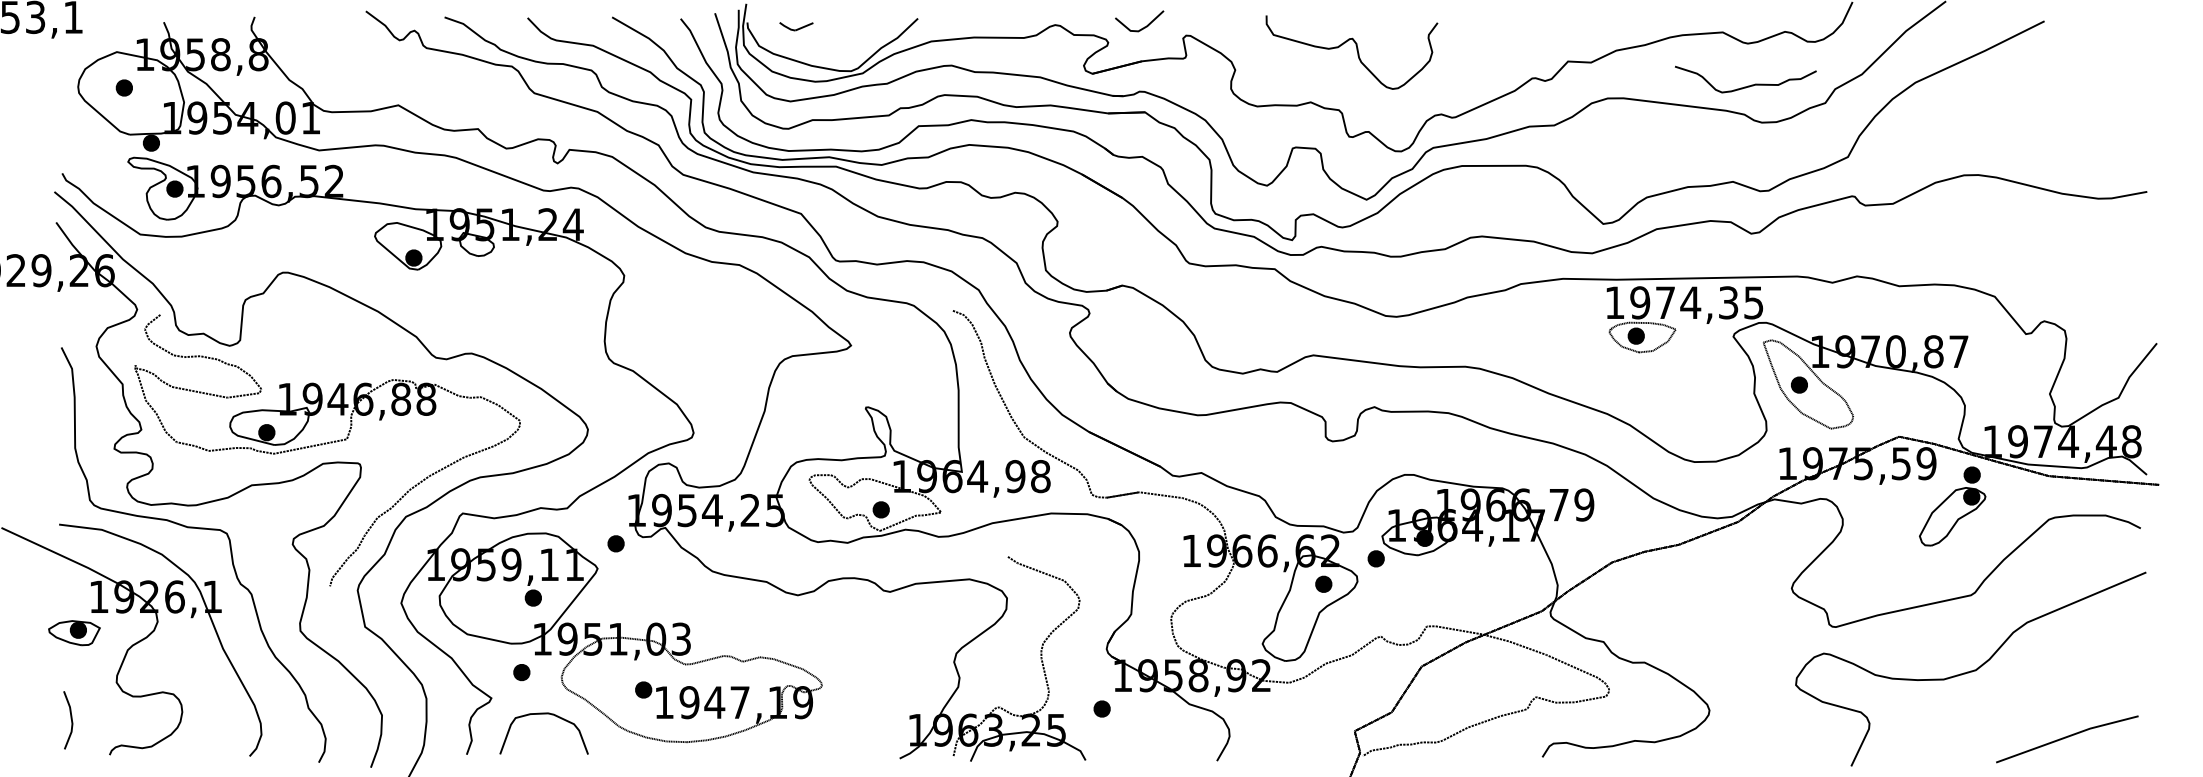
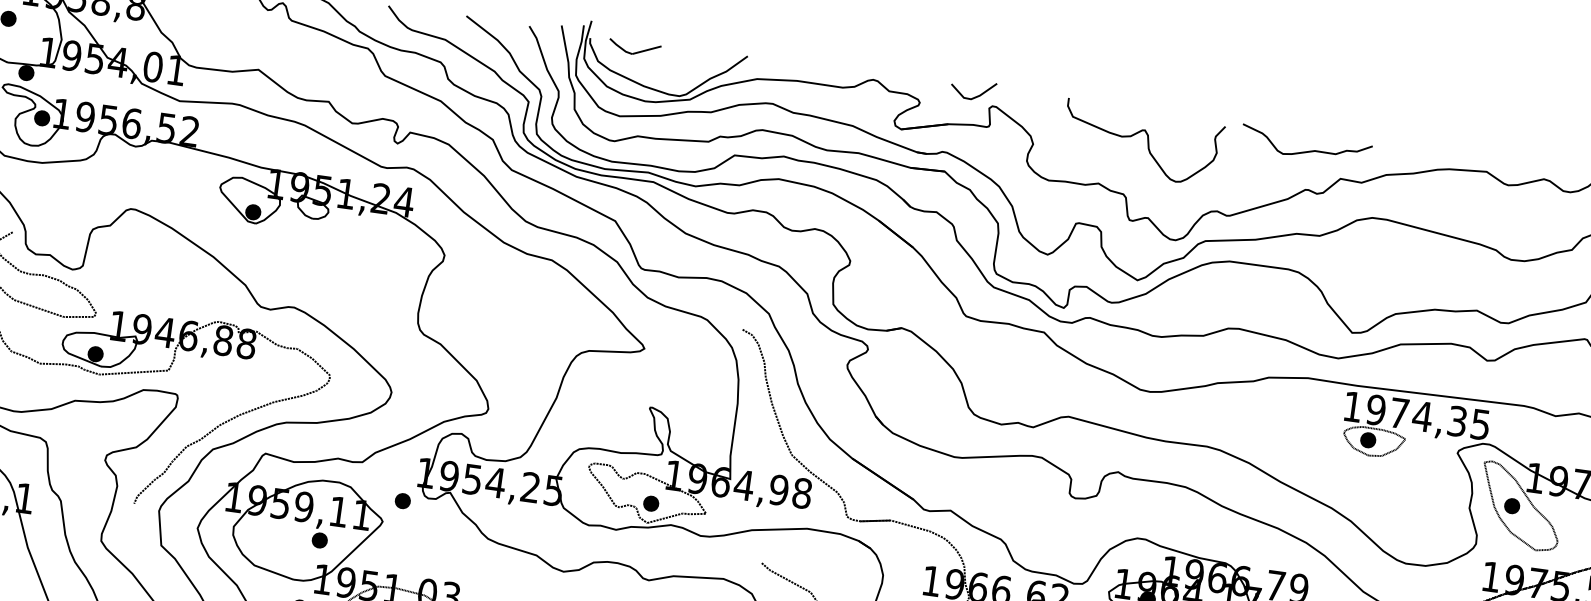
part: (796, 26) -> (634, 48), size x1.67
line: (1142, 27) -> (975, 96), moved
curve: (1748, 85) -> (1308, 150), moved

